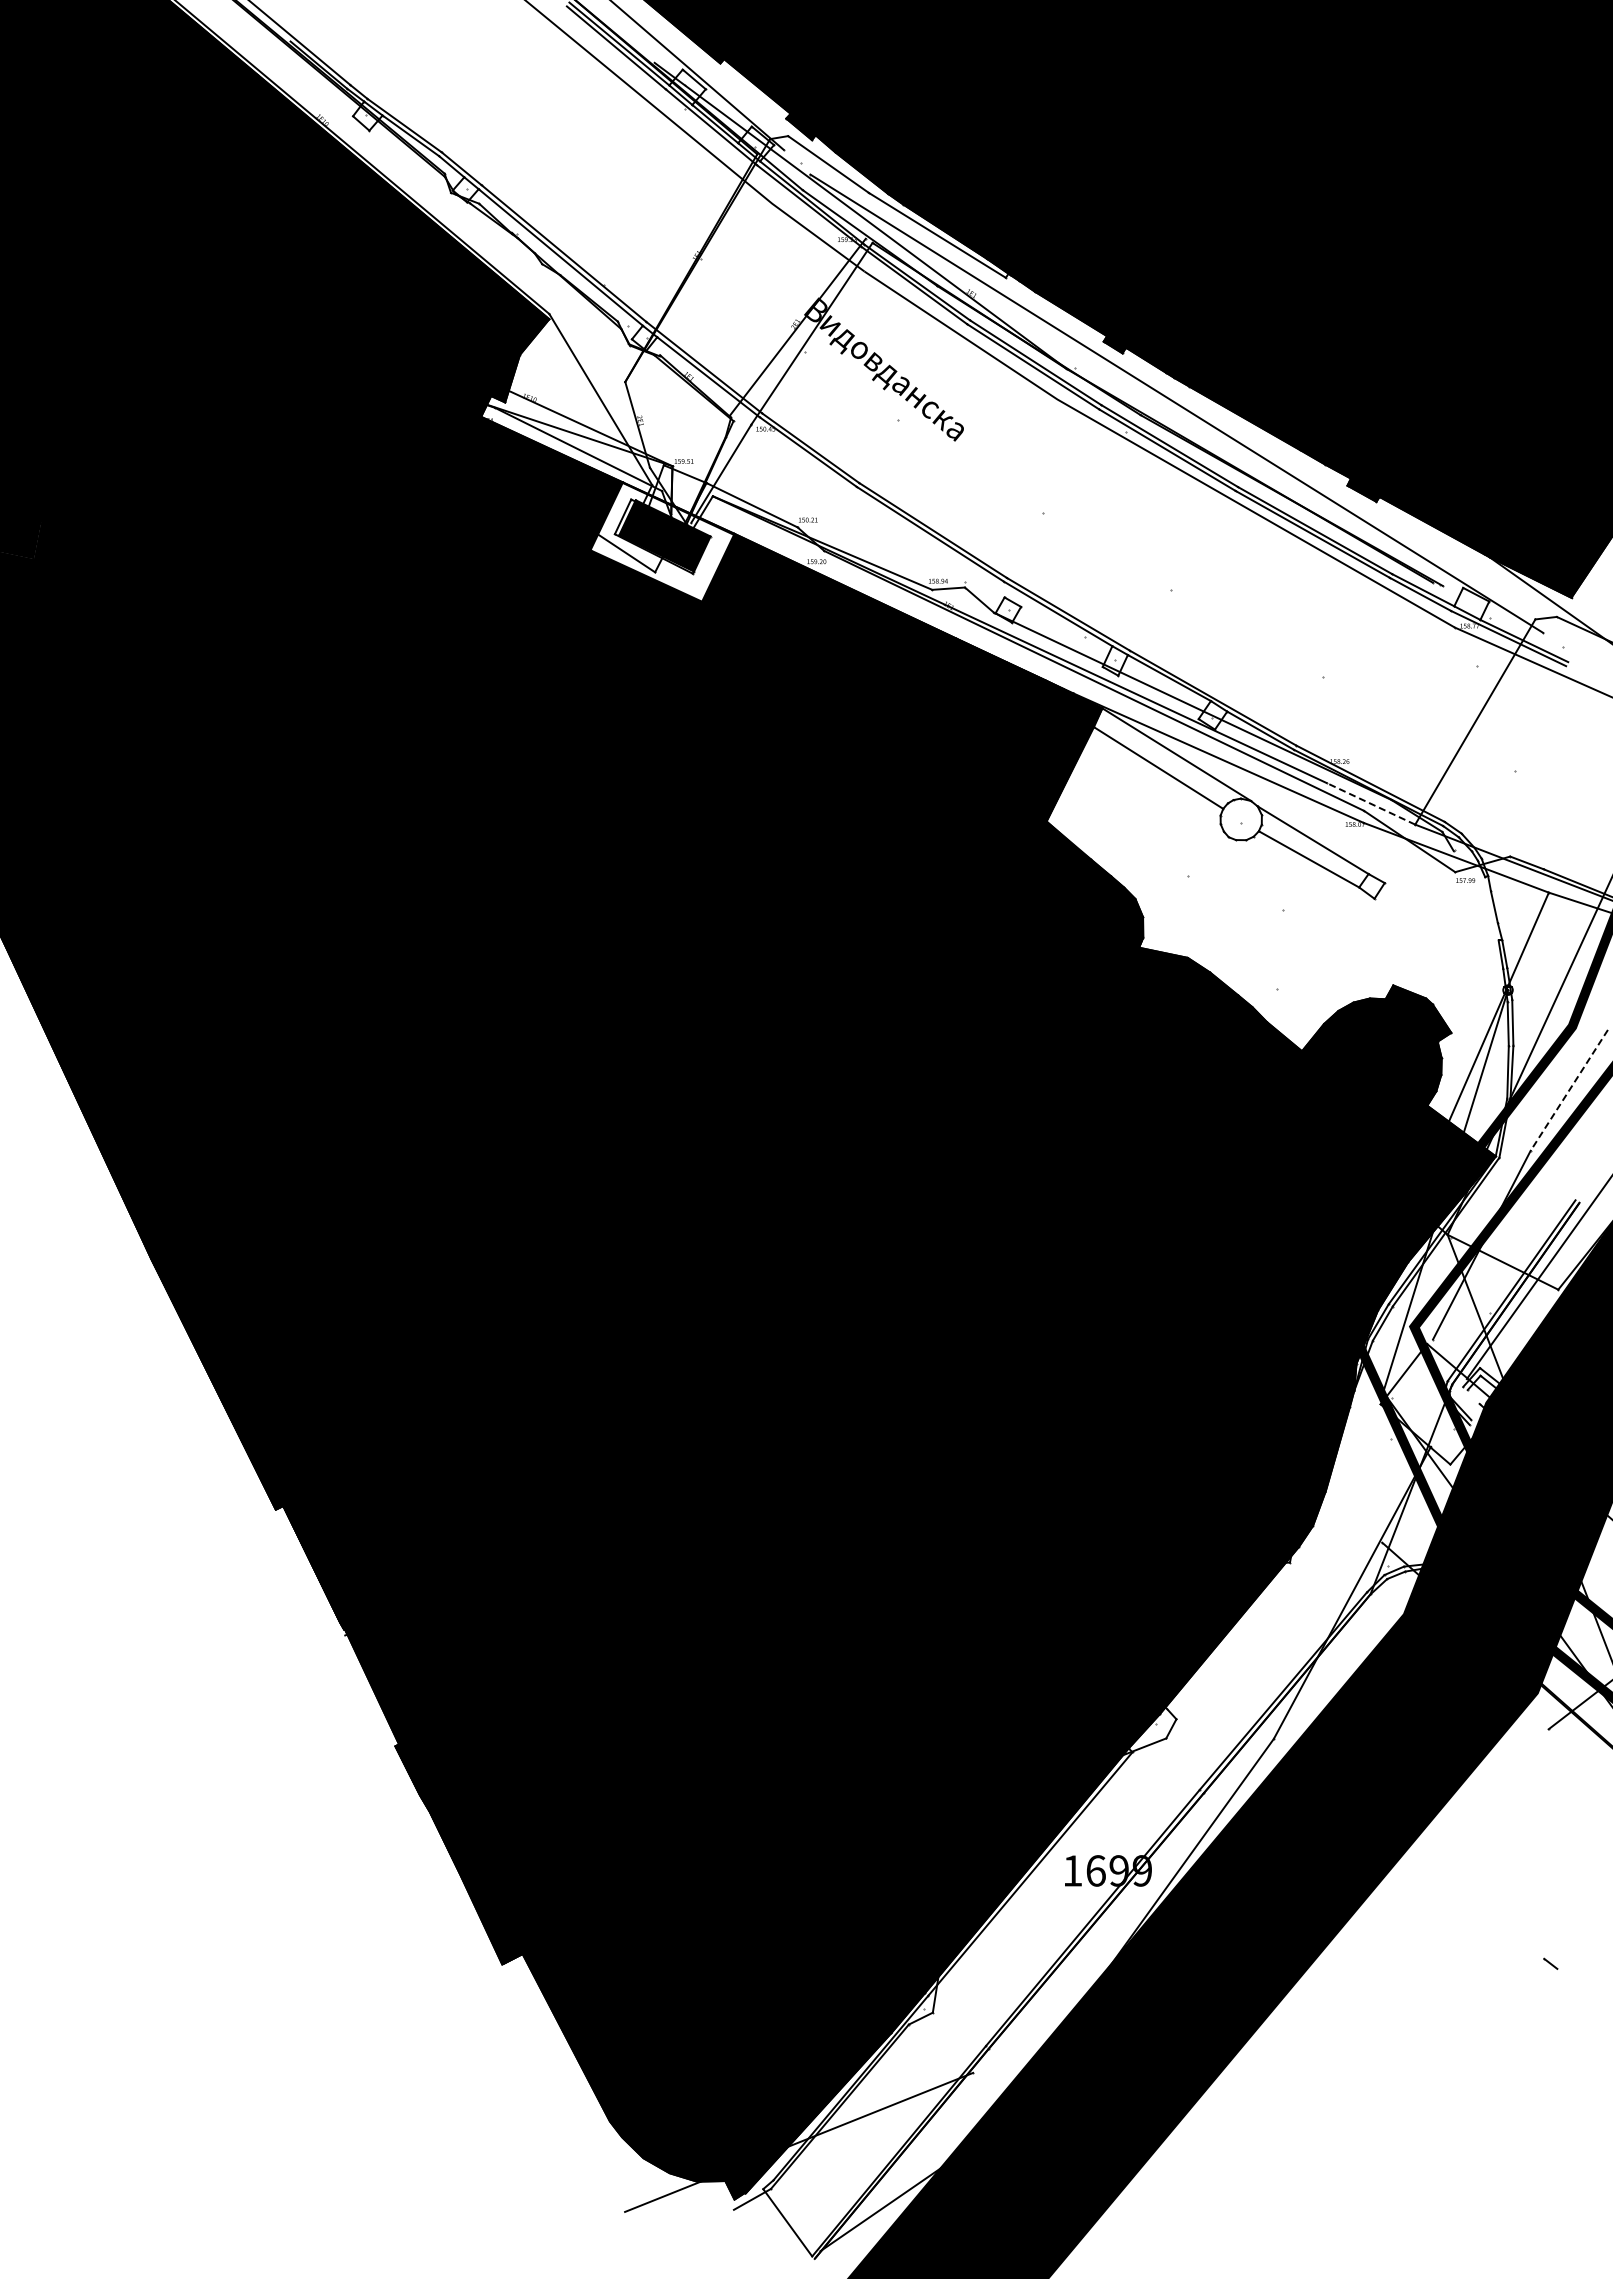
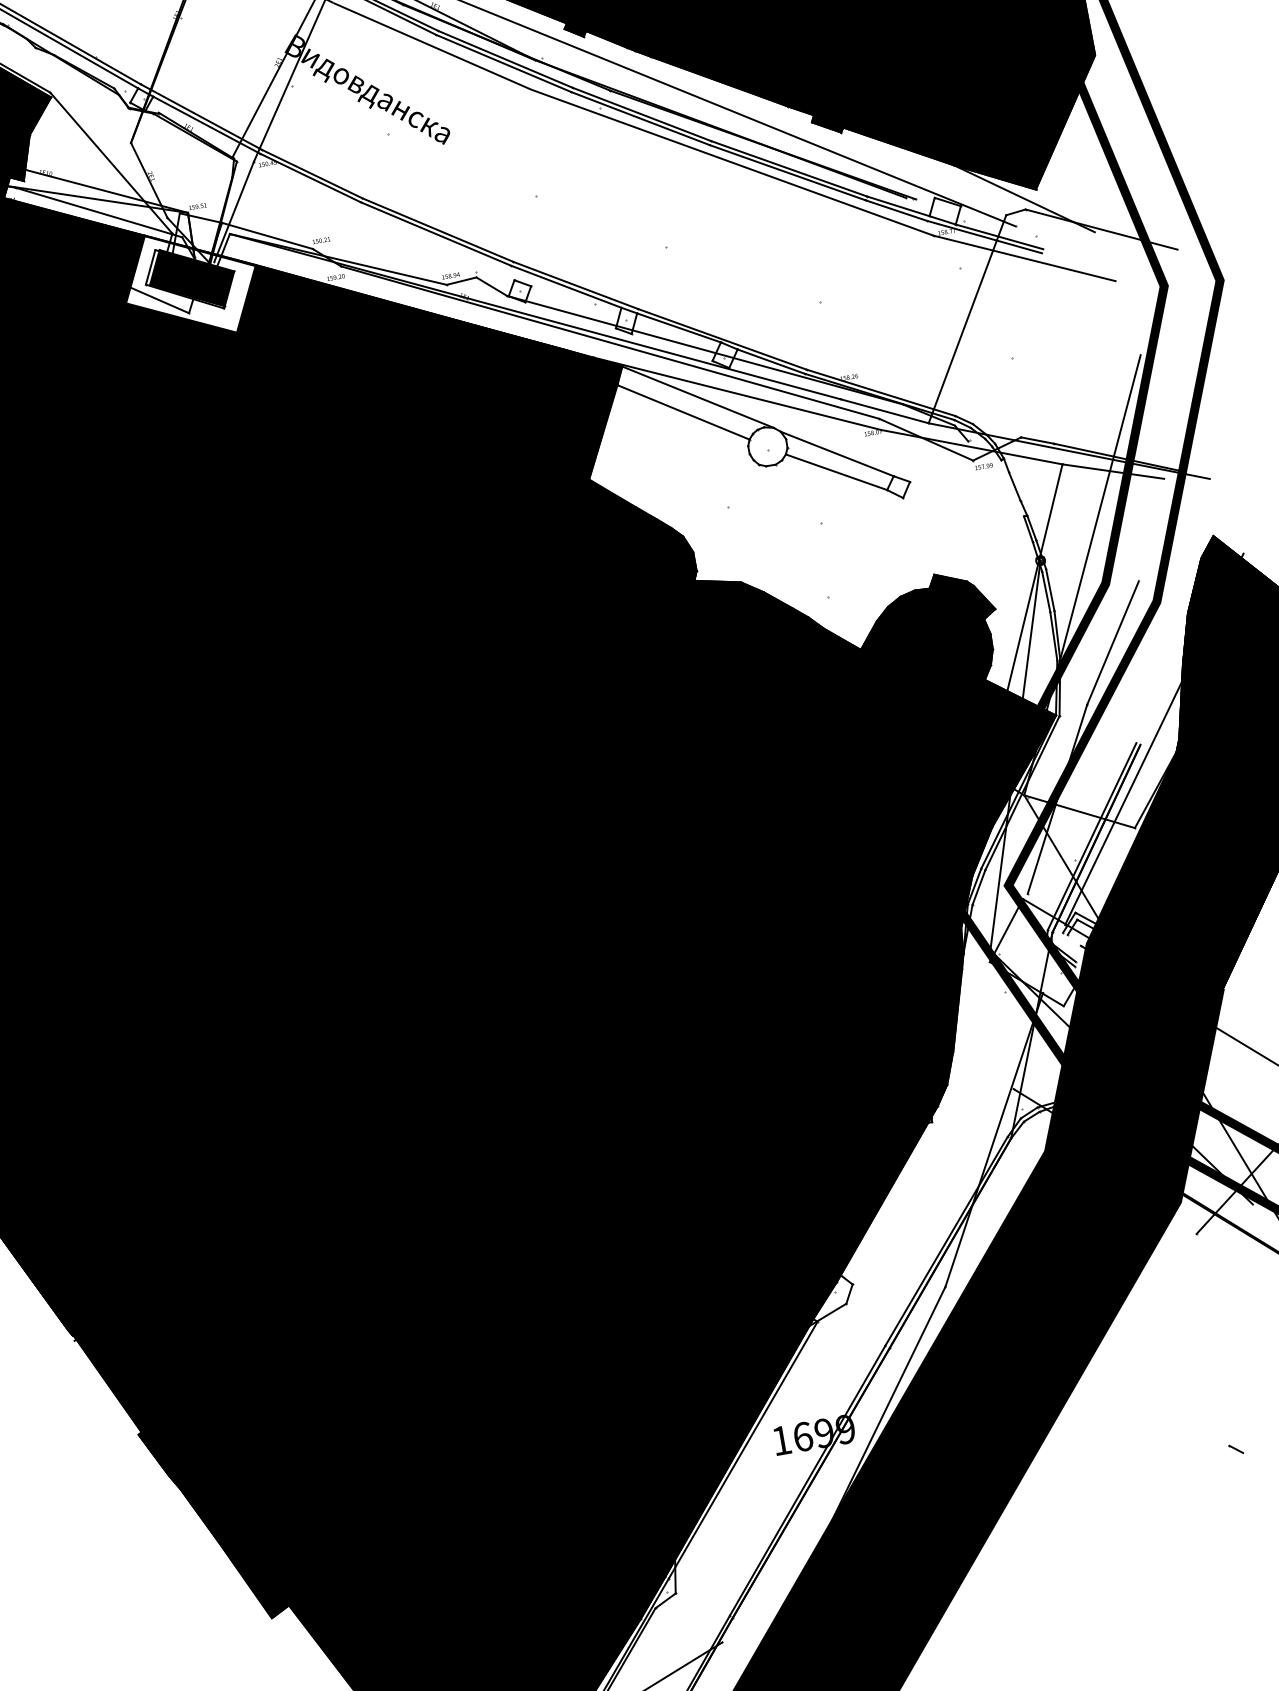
line: (1370, 803) -> (884, 411), dashed -> solid
line: (1569, 1090) -> (1113, 643), dashed -> solid

